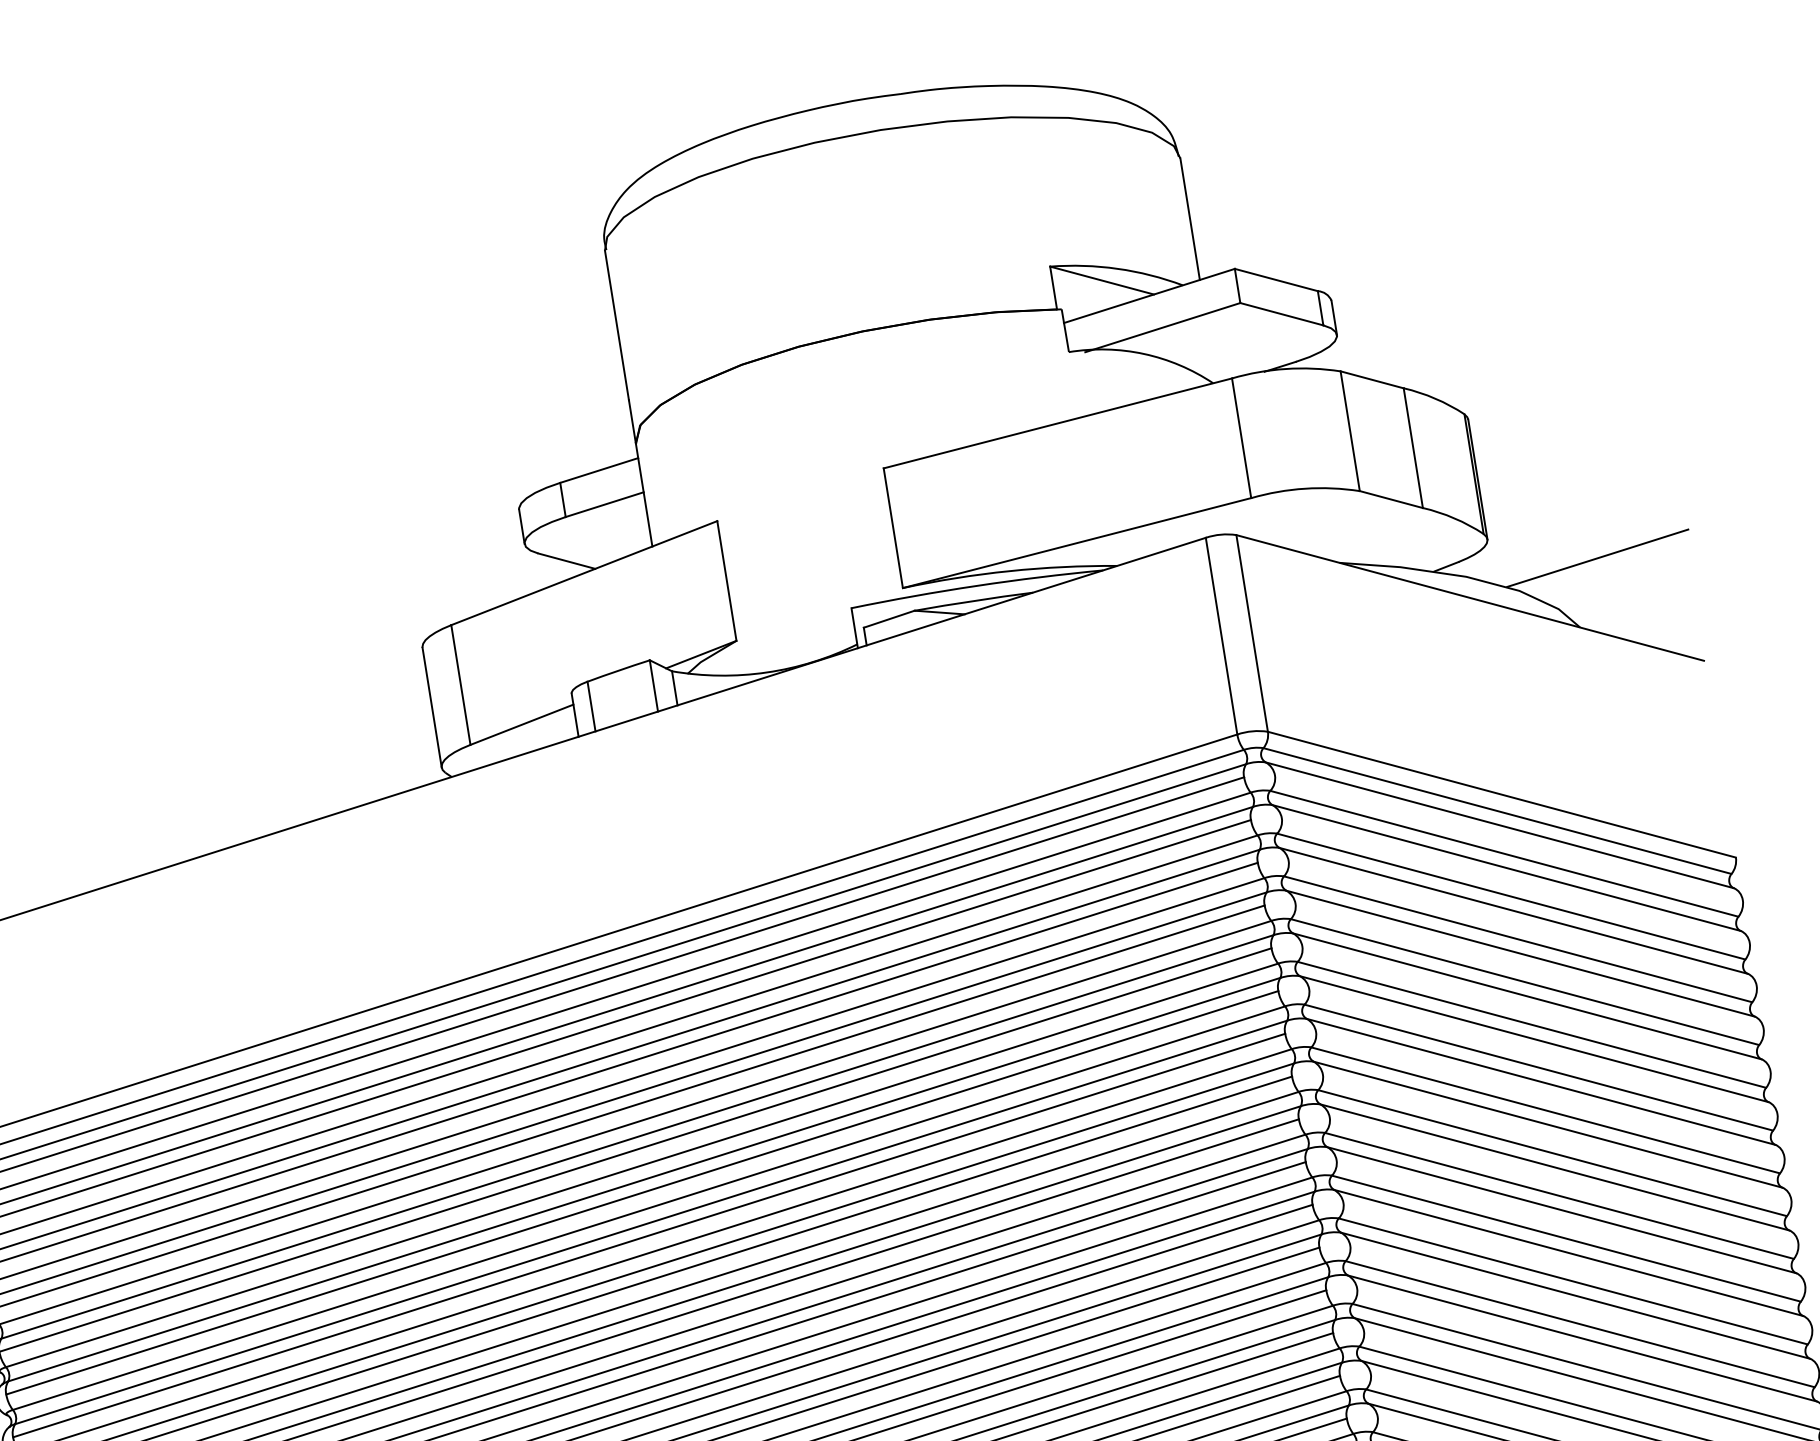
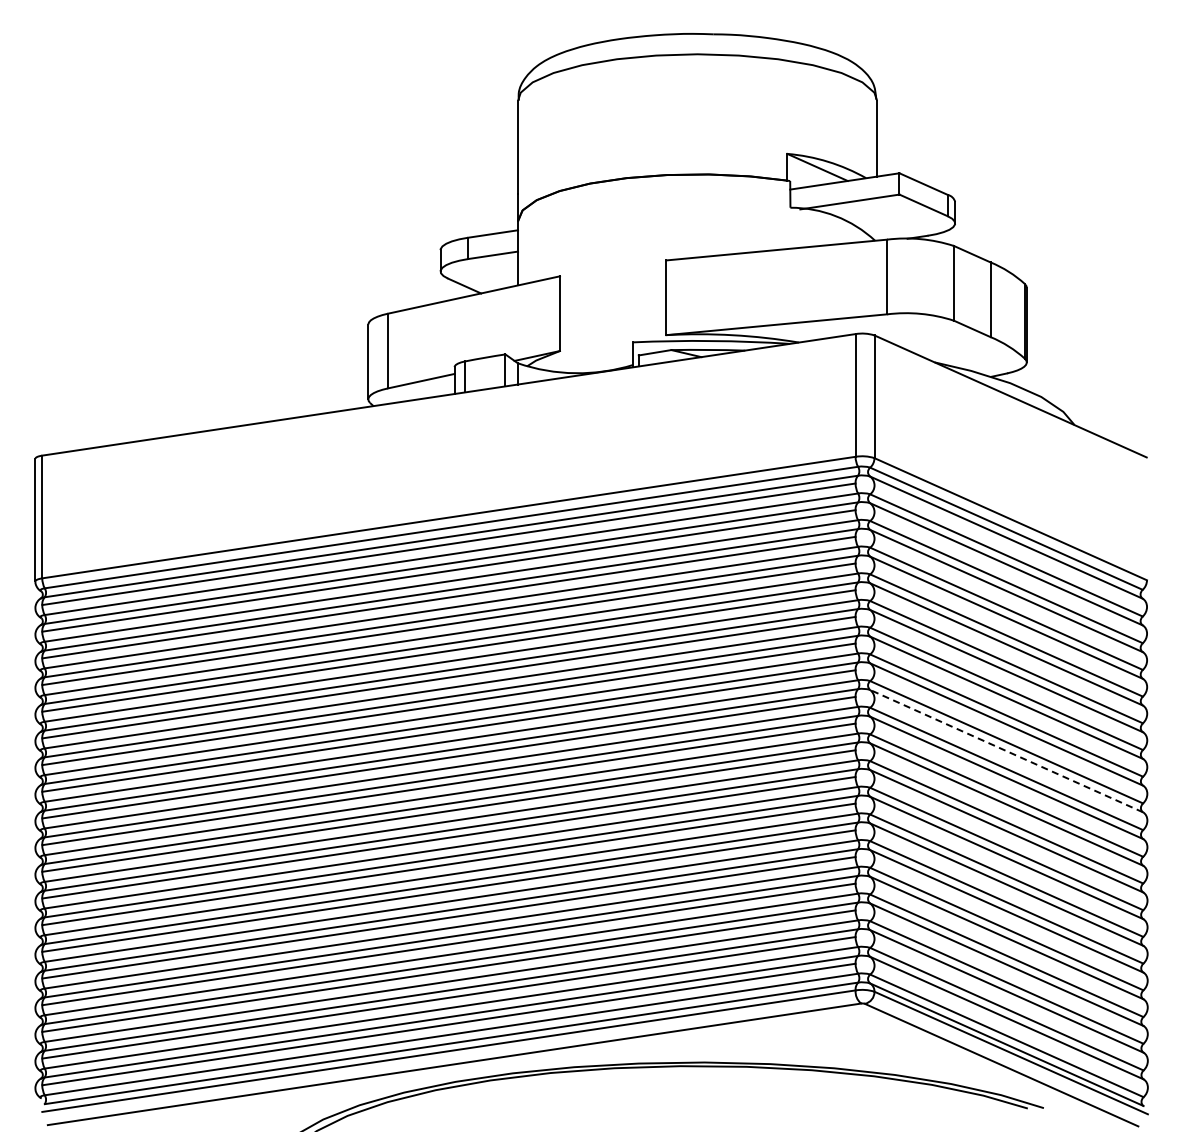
line: (1596, 558) -> (1091, 384), removed
line: (1554, 1167) -> (1006, 751), solid -> dashed

